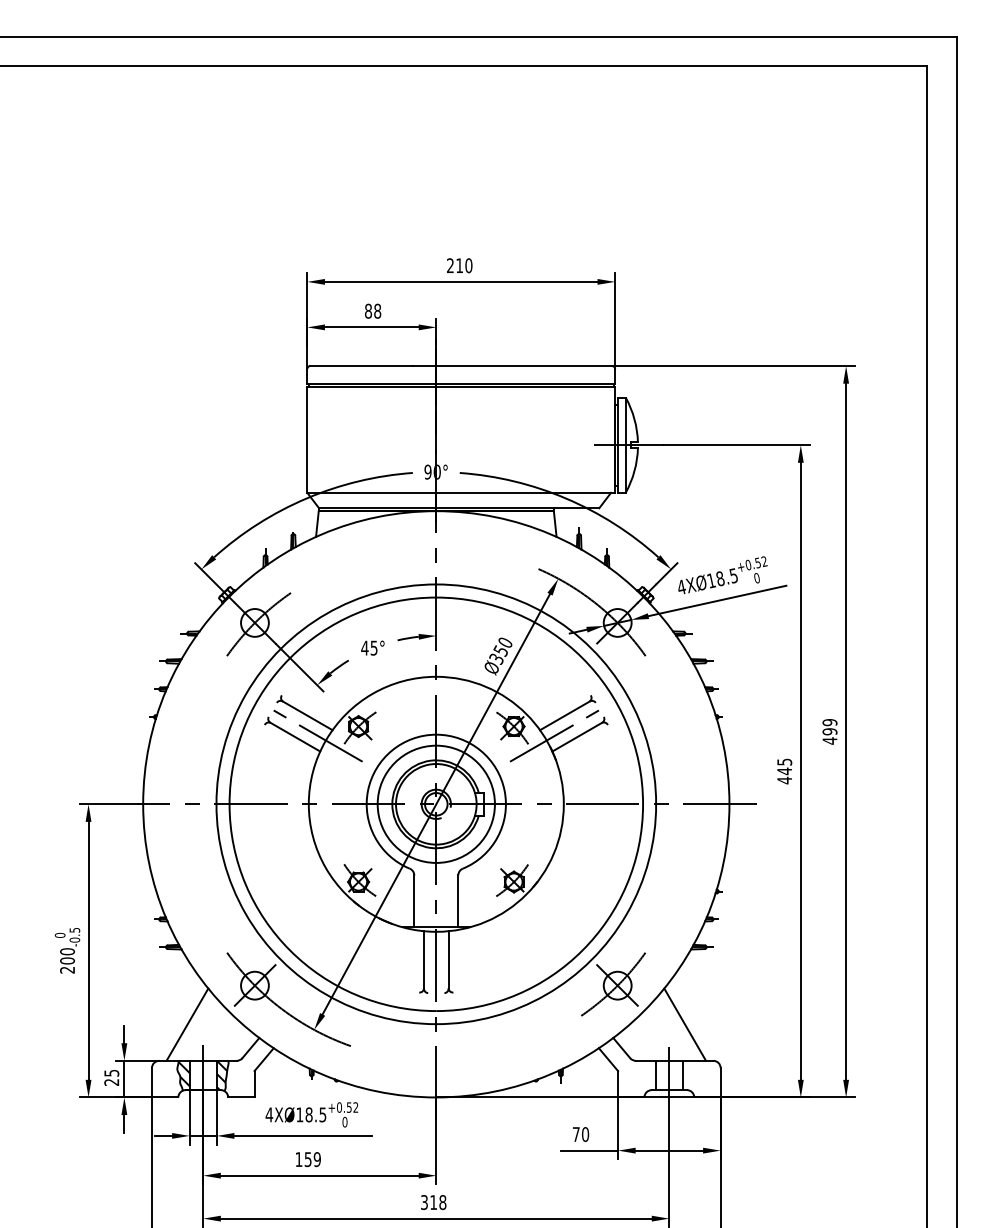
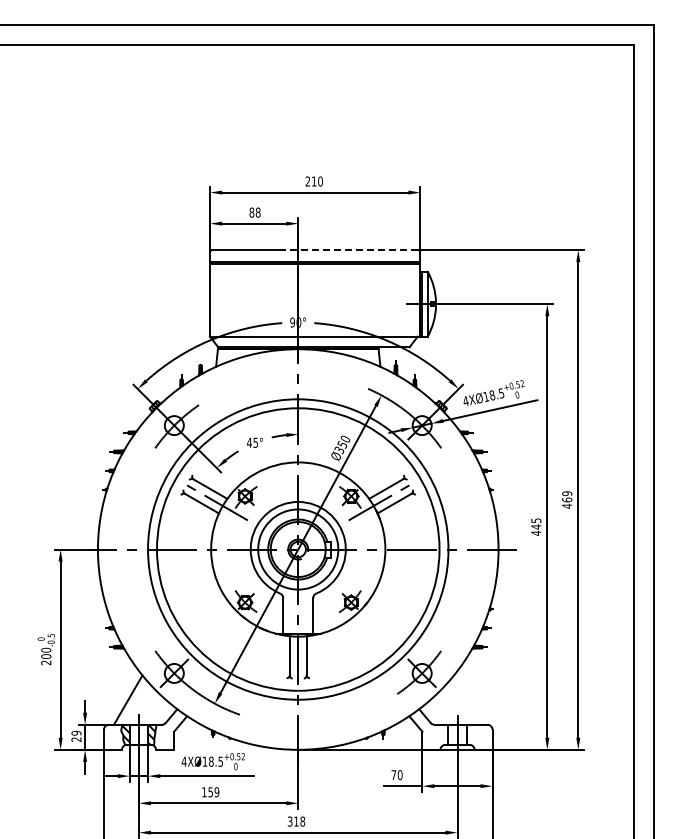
line: (512, 366) -> (350, 250), solid -> dashed
text: (830, 731) -> (567, 499), 499 -> 469
line: (685, 1023) -> (468, 699), removed
text: (111, 1072) -> (76, 732), 25 -> 29

